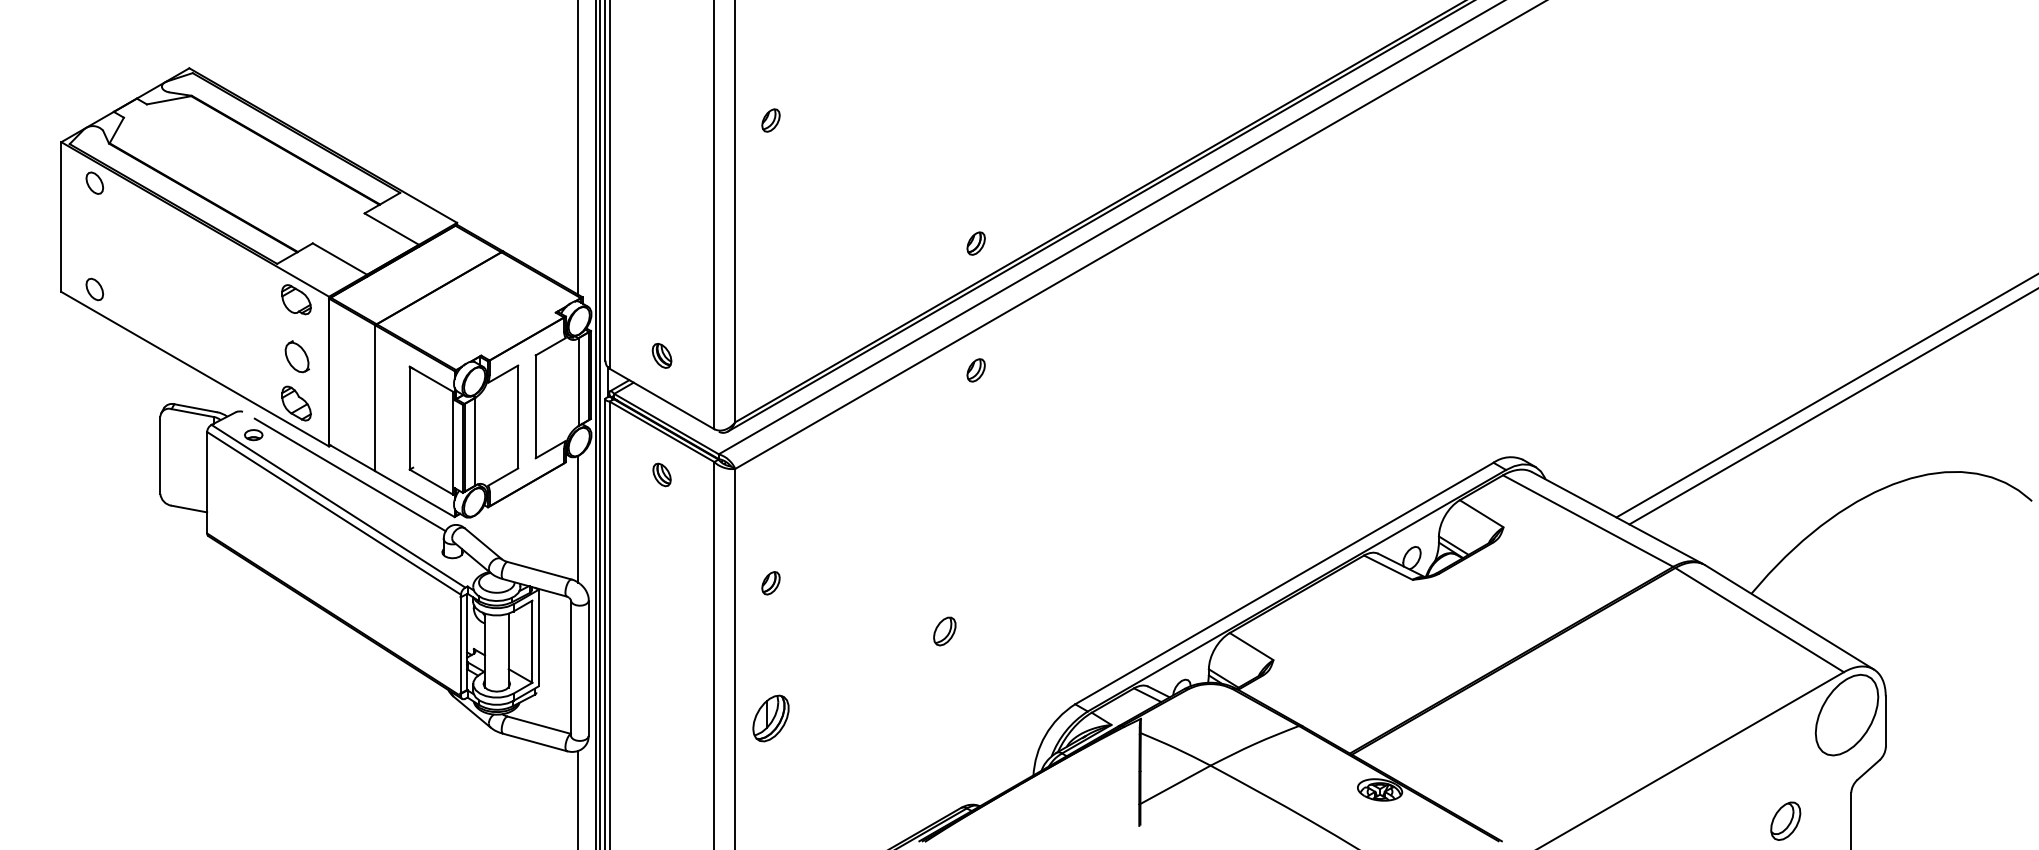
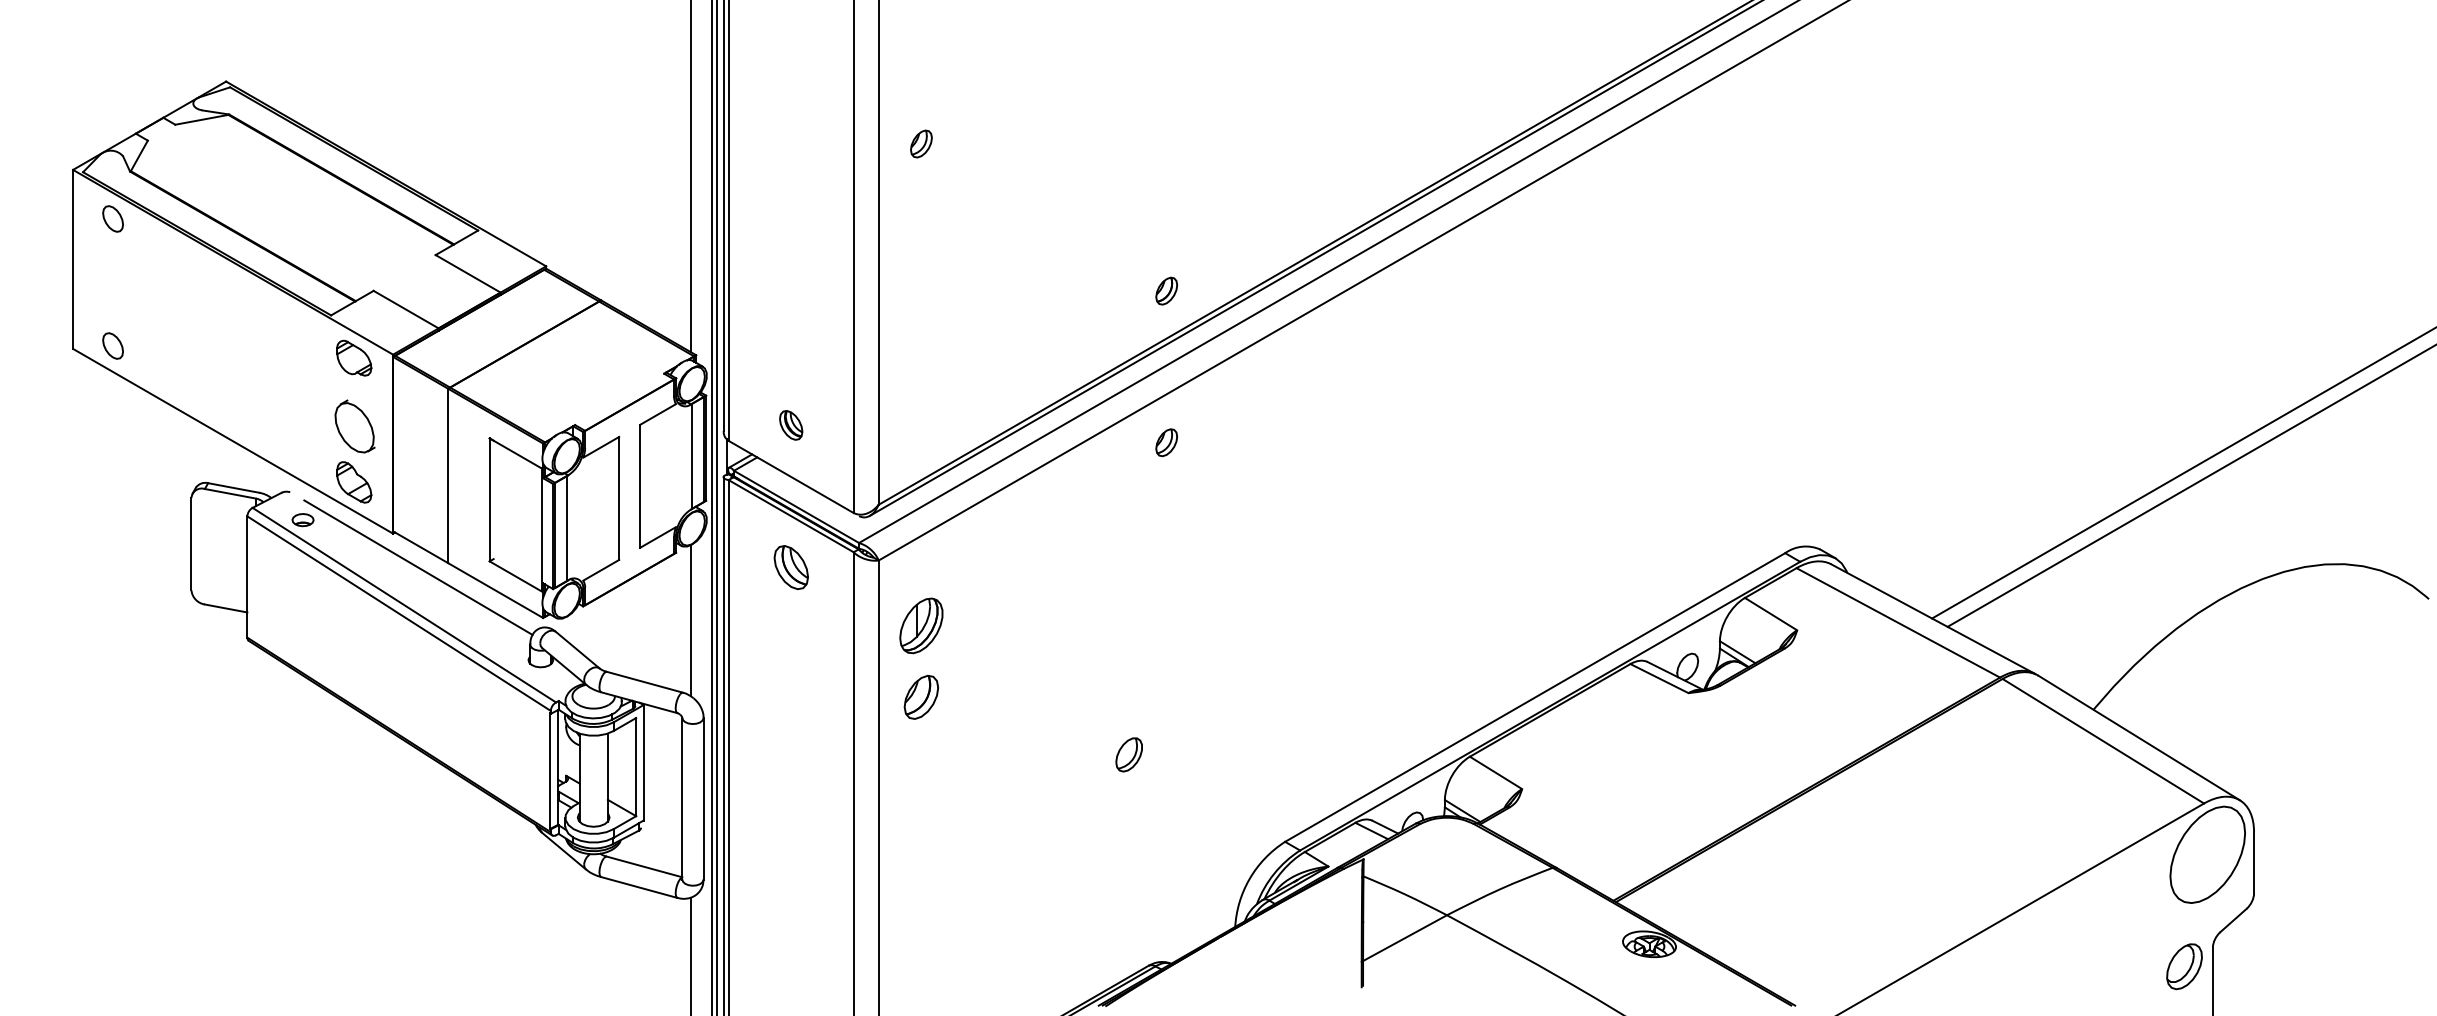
part: (297, 355) -> (355, 425), size x1.4
part: (661, 474) -> (790, 567), size x1.6
part: (771, 582) -> (921, 696), size x1.6
part: (771, 718) -> (921, 625), moved
part: (1785, 821) -> (2184, 966), moved

